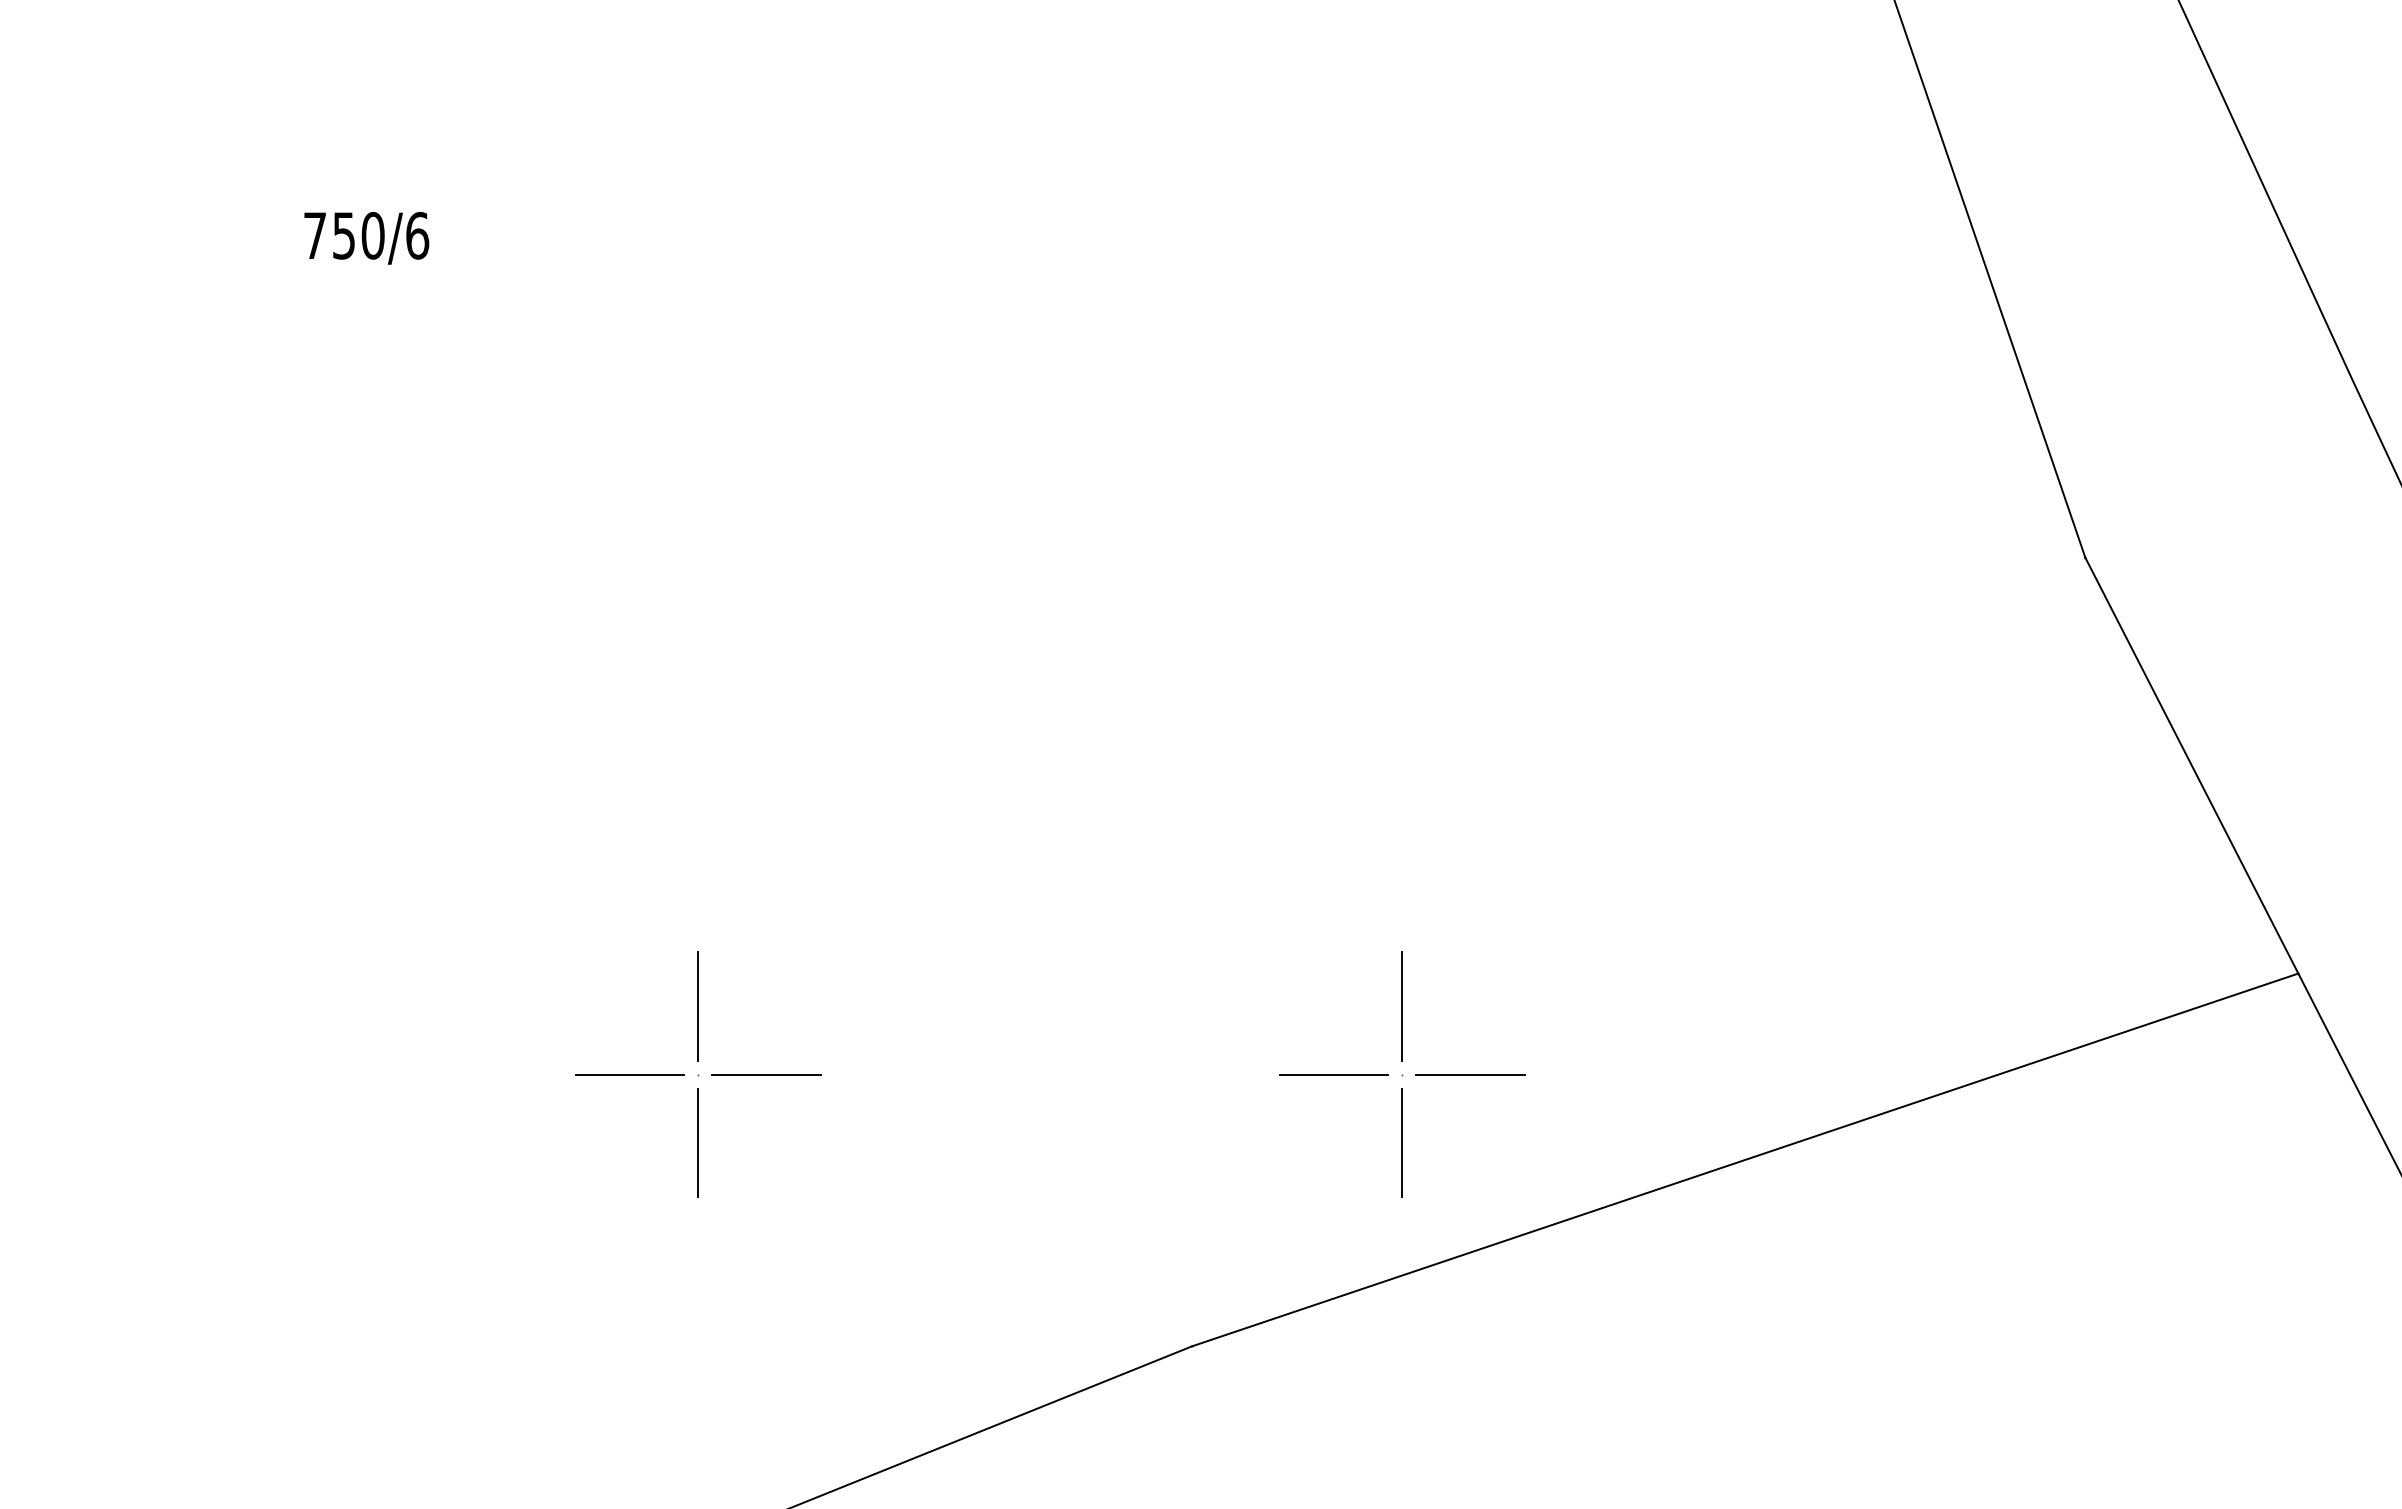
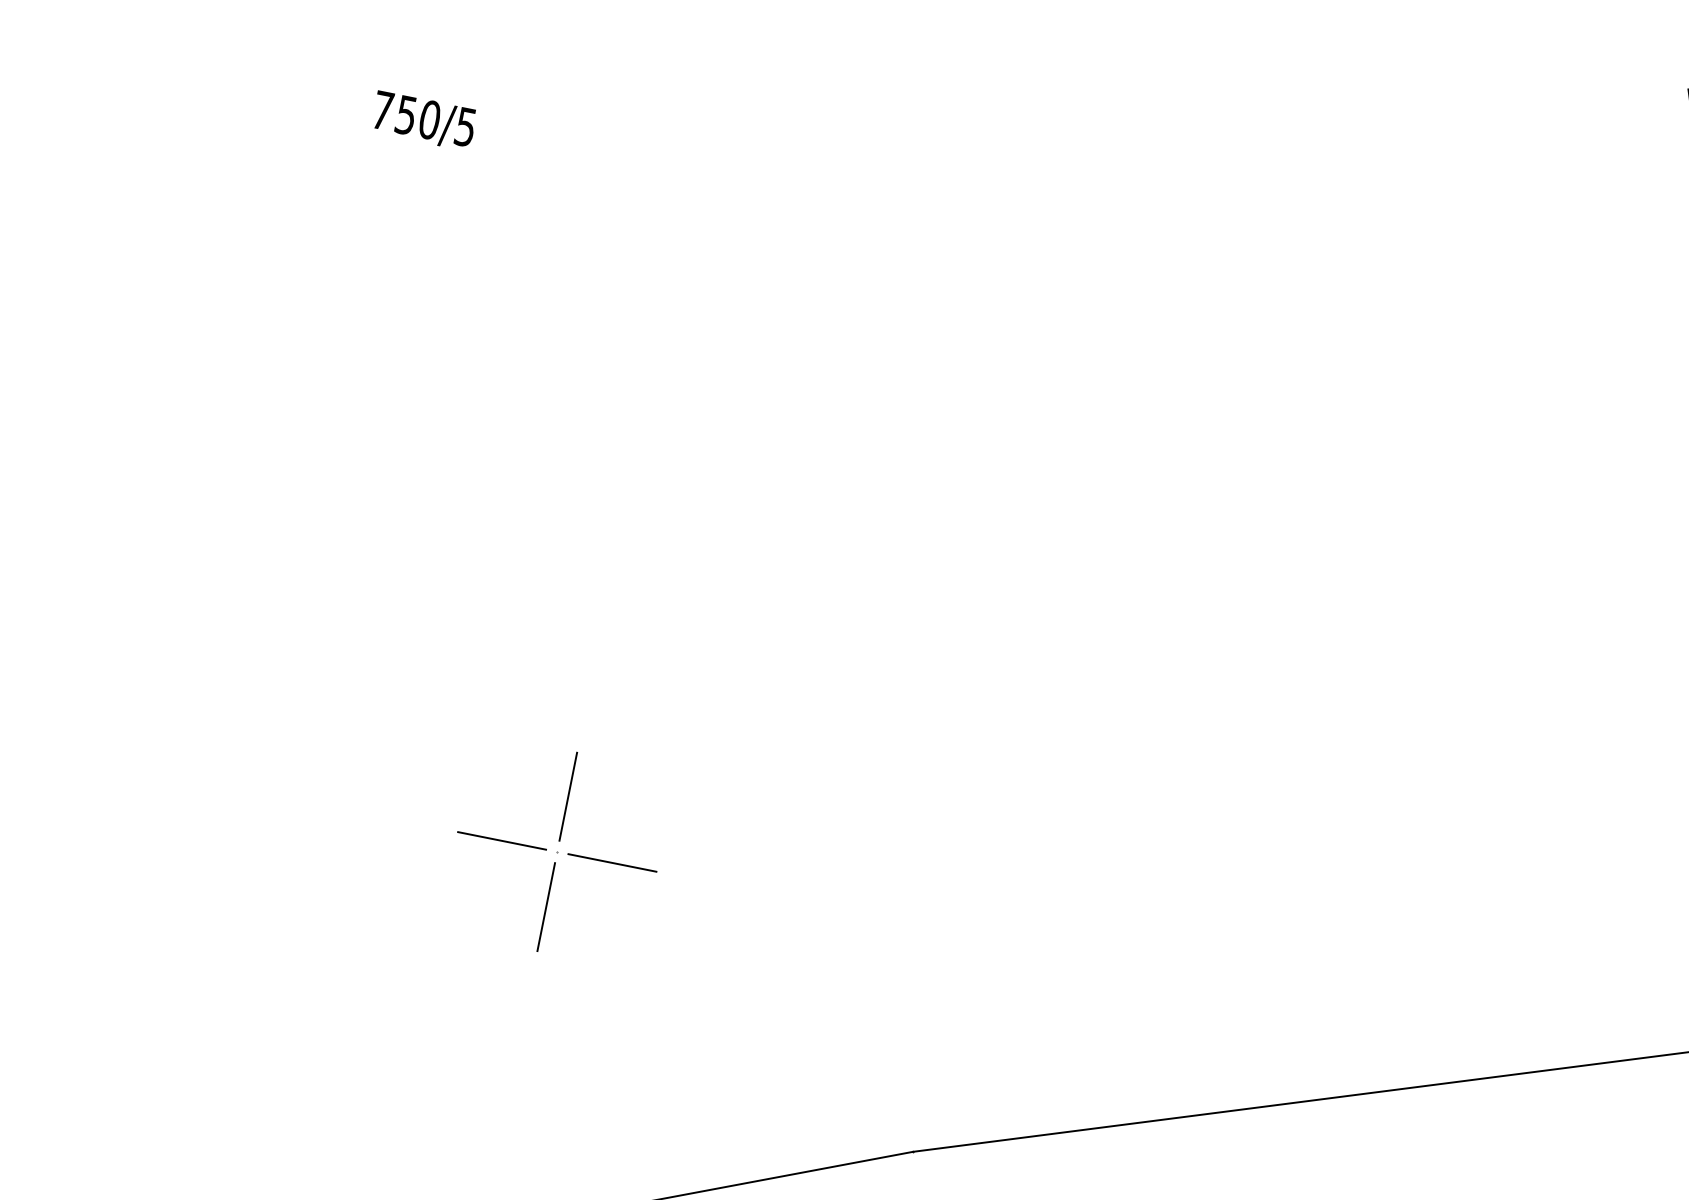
text: (417, 235) -> (465, 126), 750/6 -> 750/5
part: (1402, 1074) -> (1127, 965), removed

